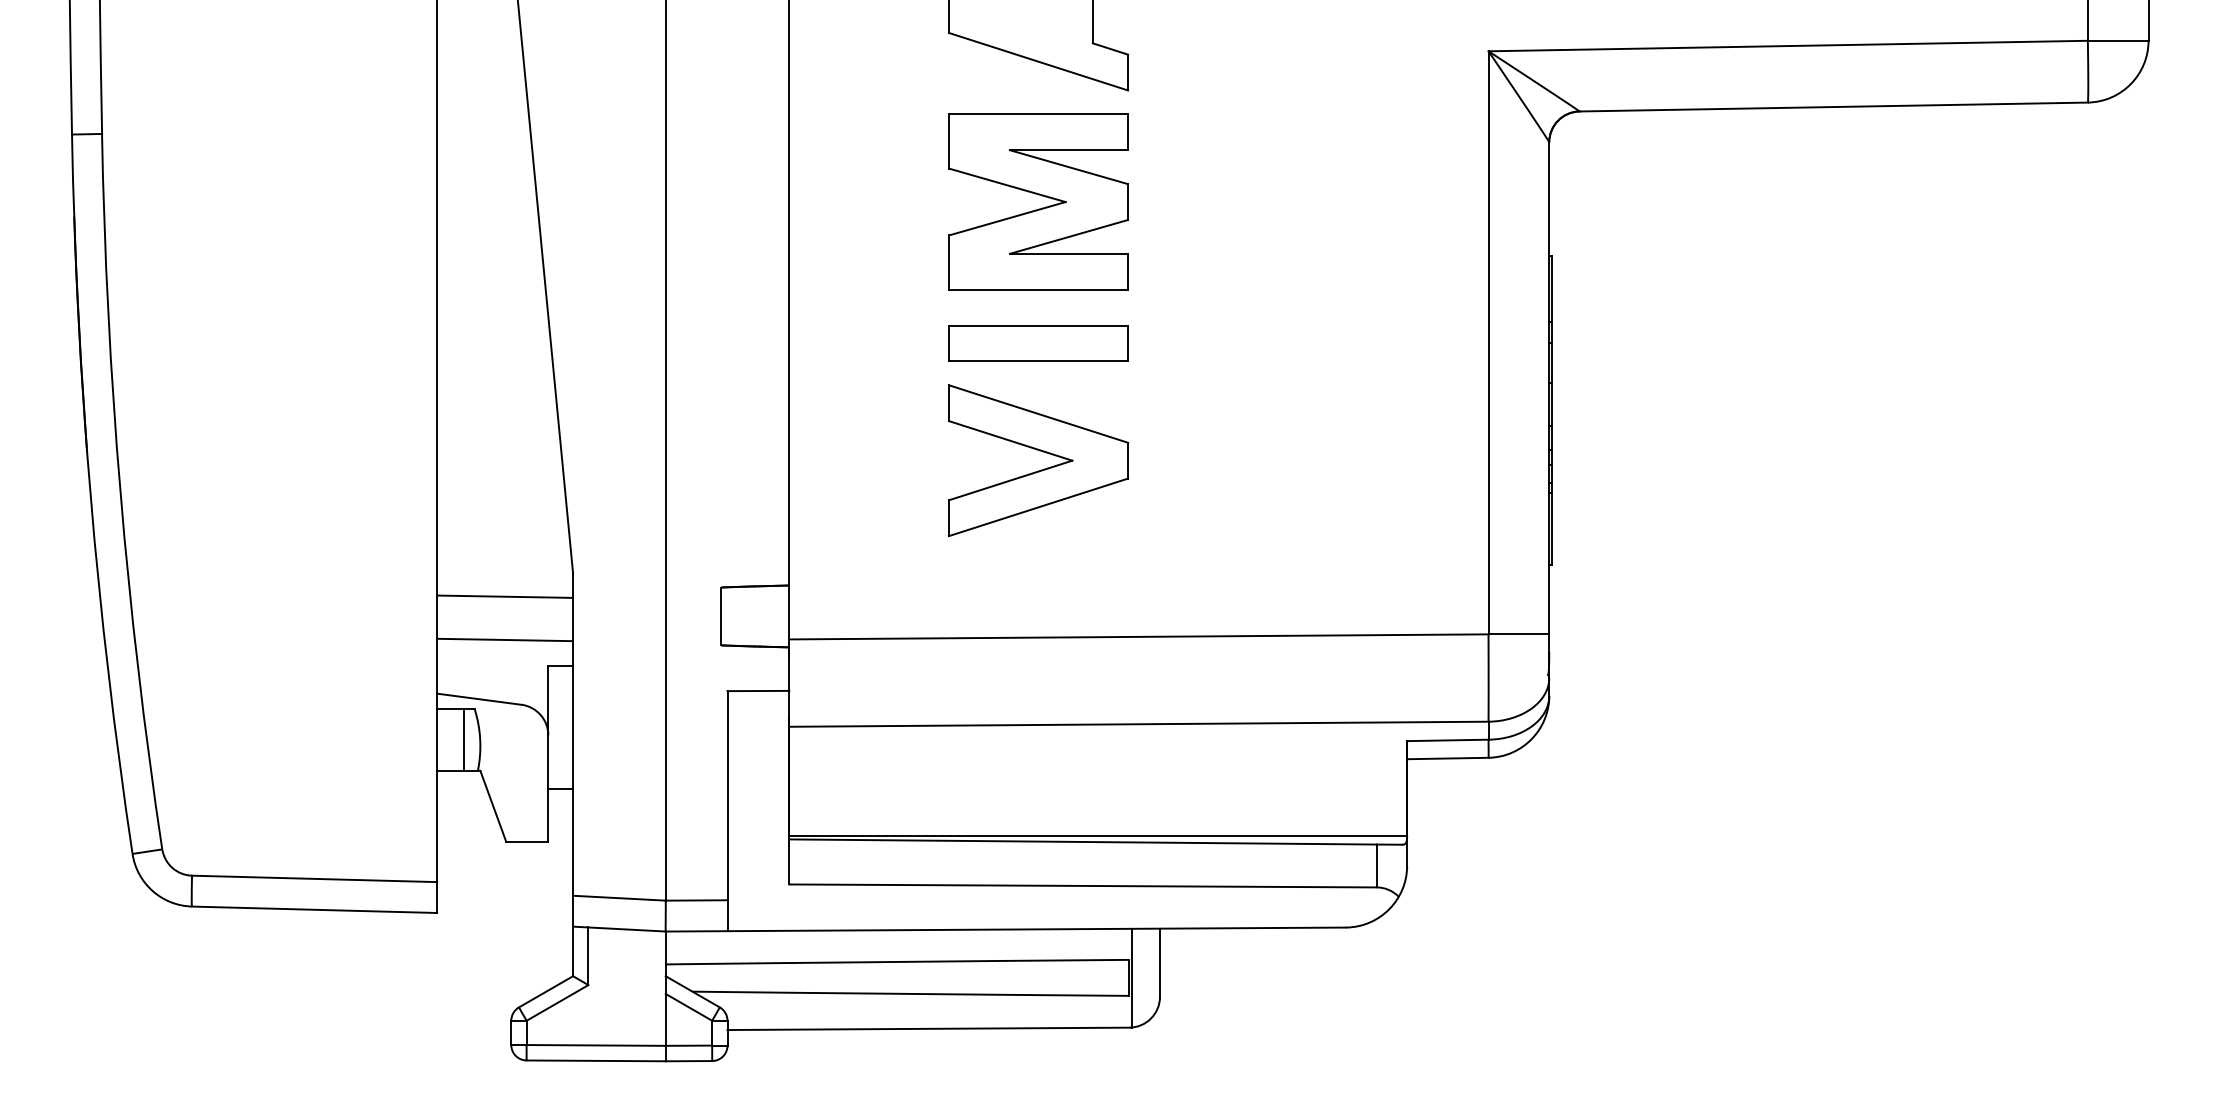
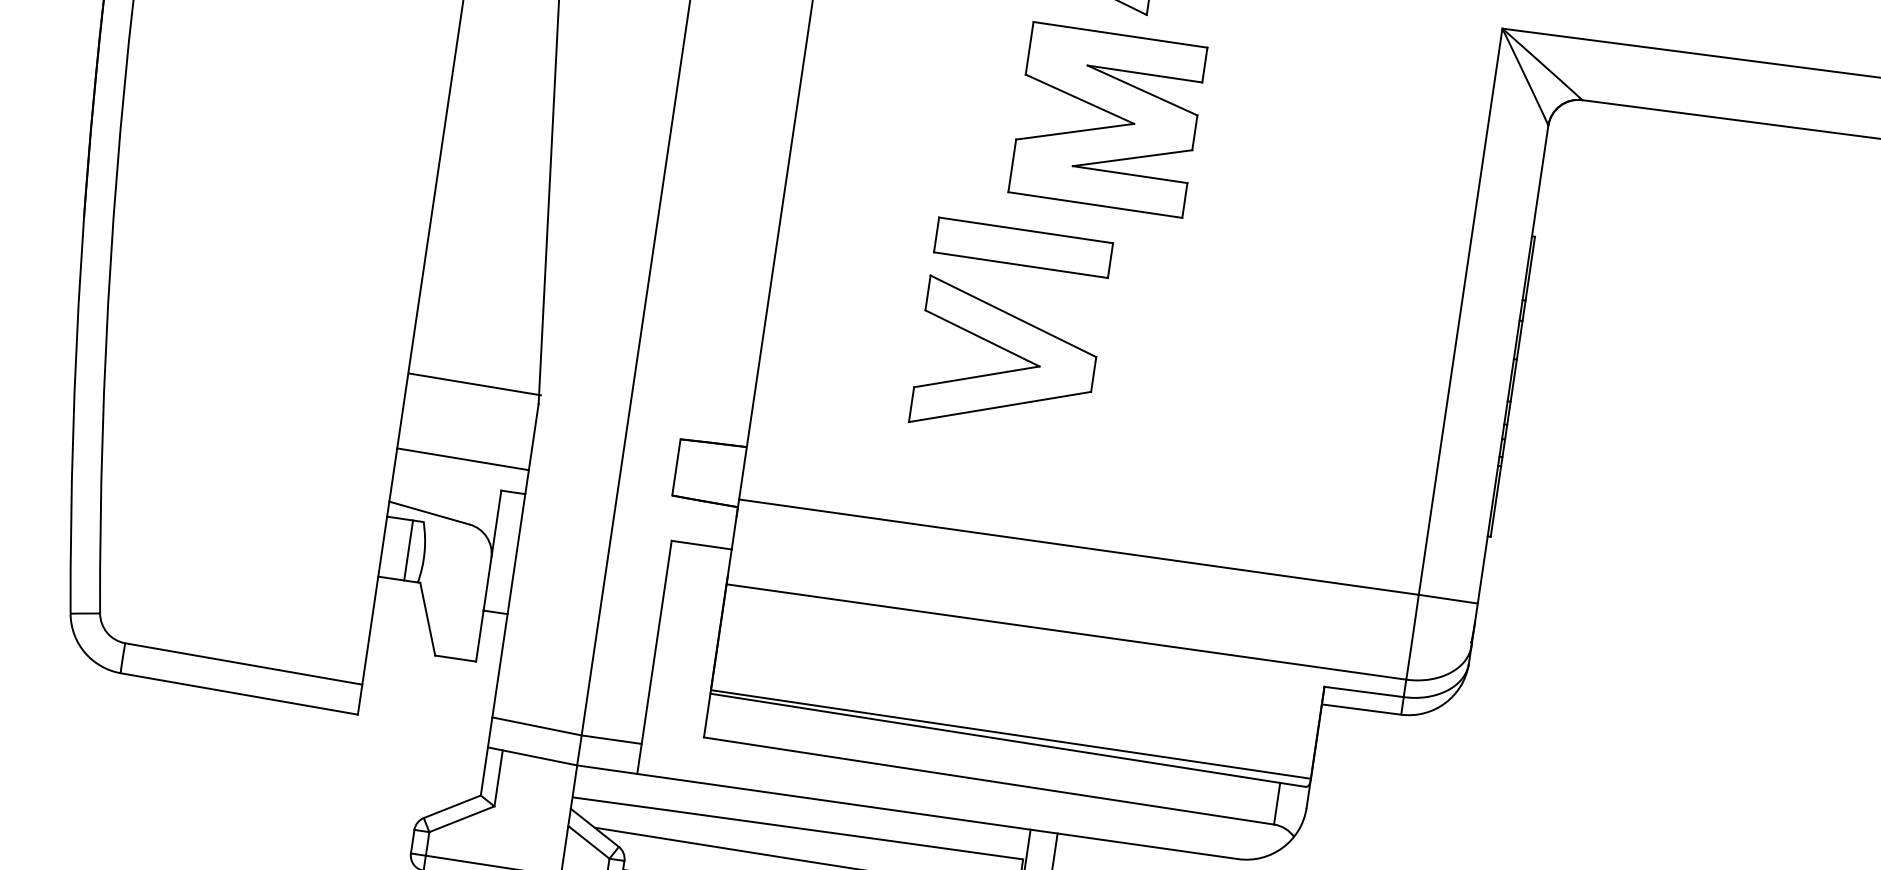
part: (1038, 201) -> (1107, 119), moved
line: (505, 596) -> (475, 384), moved

